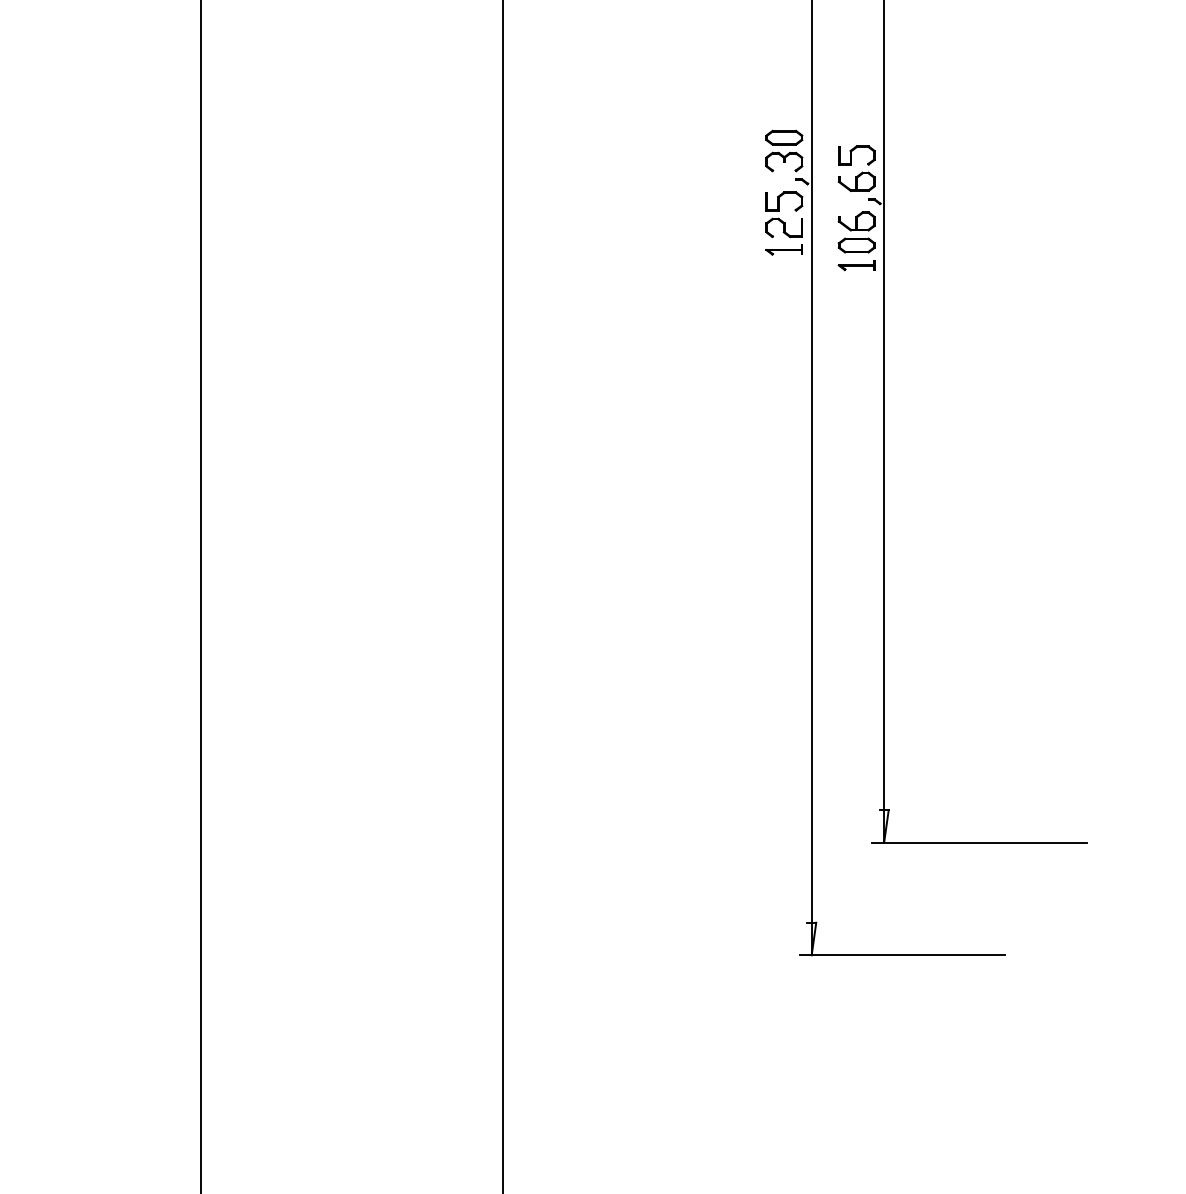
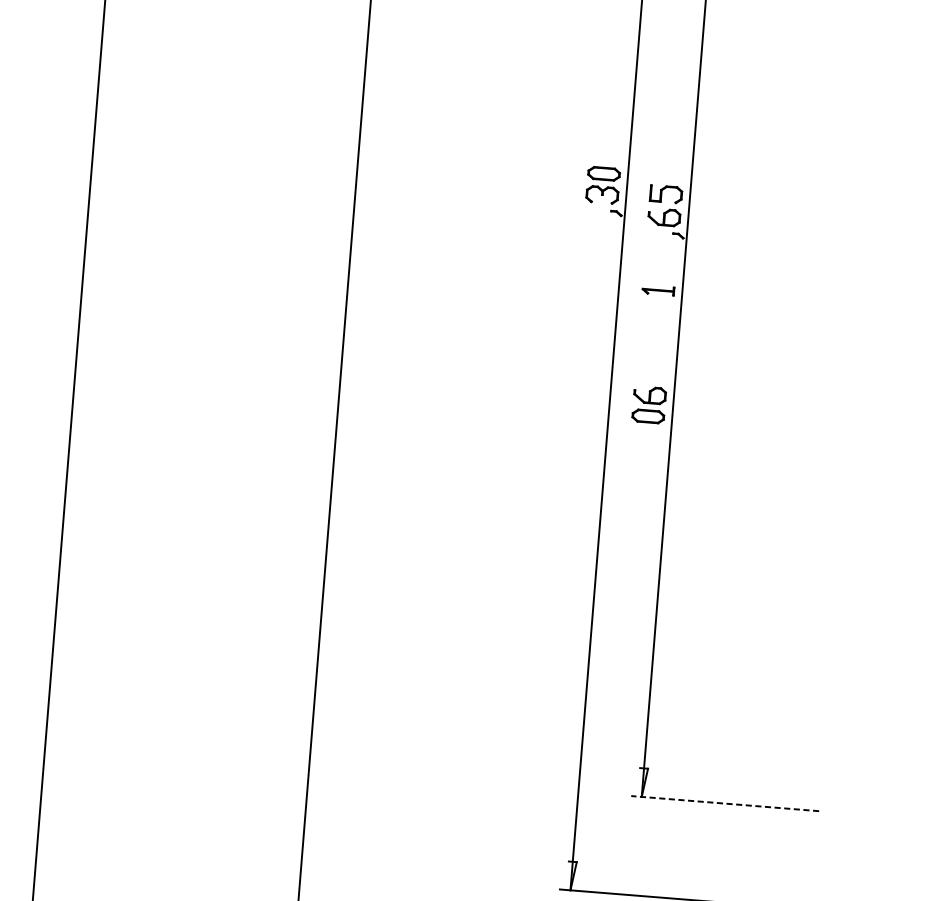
part: (784, 223) -> (598, 248), removed
part: (856, 232) -> (648, 405), moved
line: (979, 842) -> (725, 803), solid -> dashed

